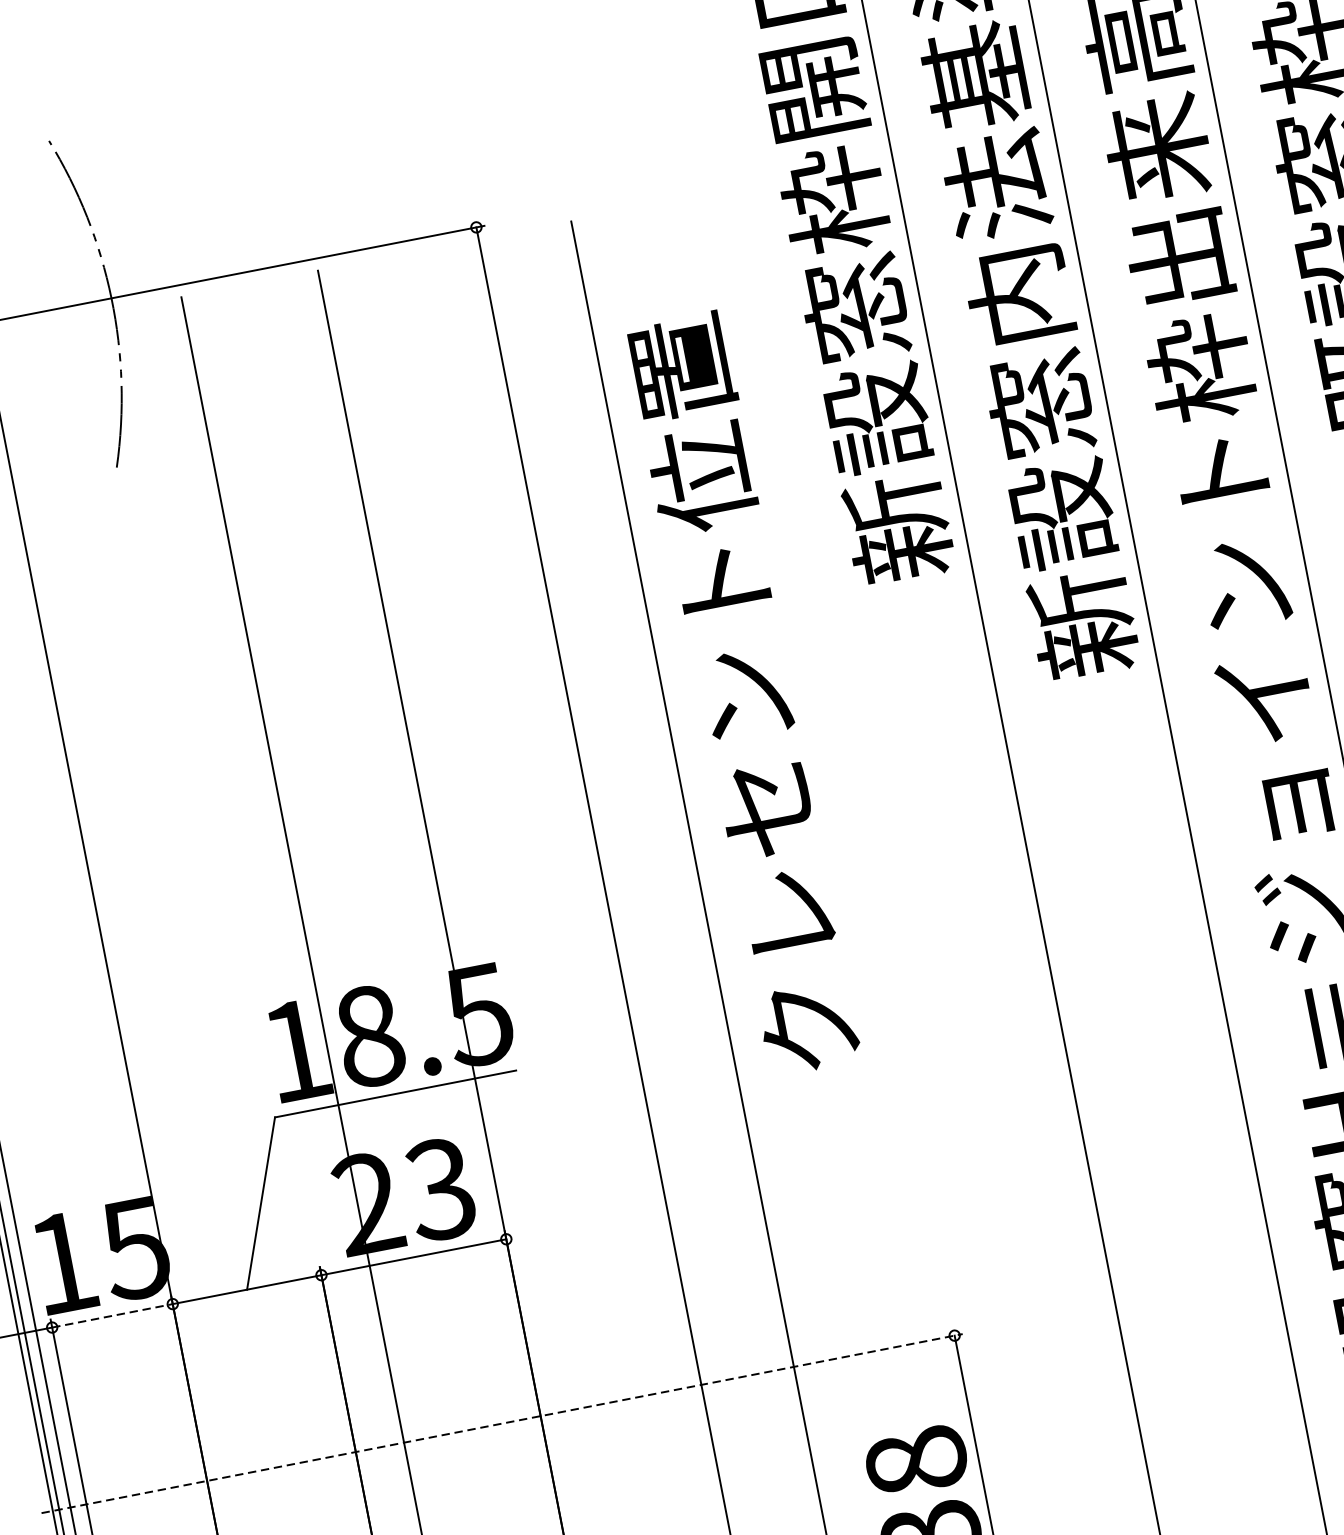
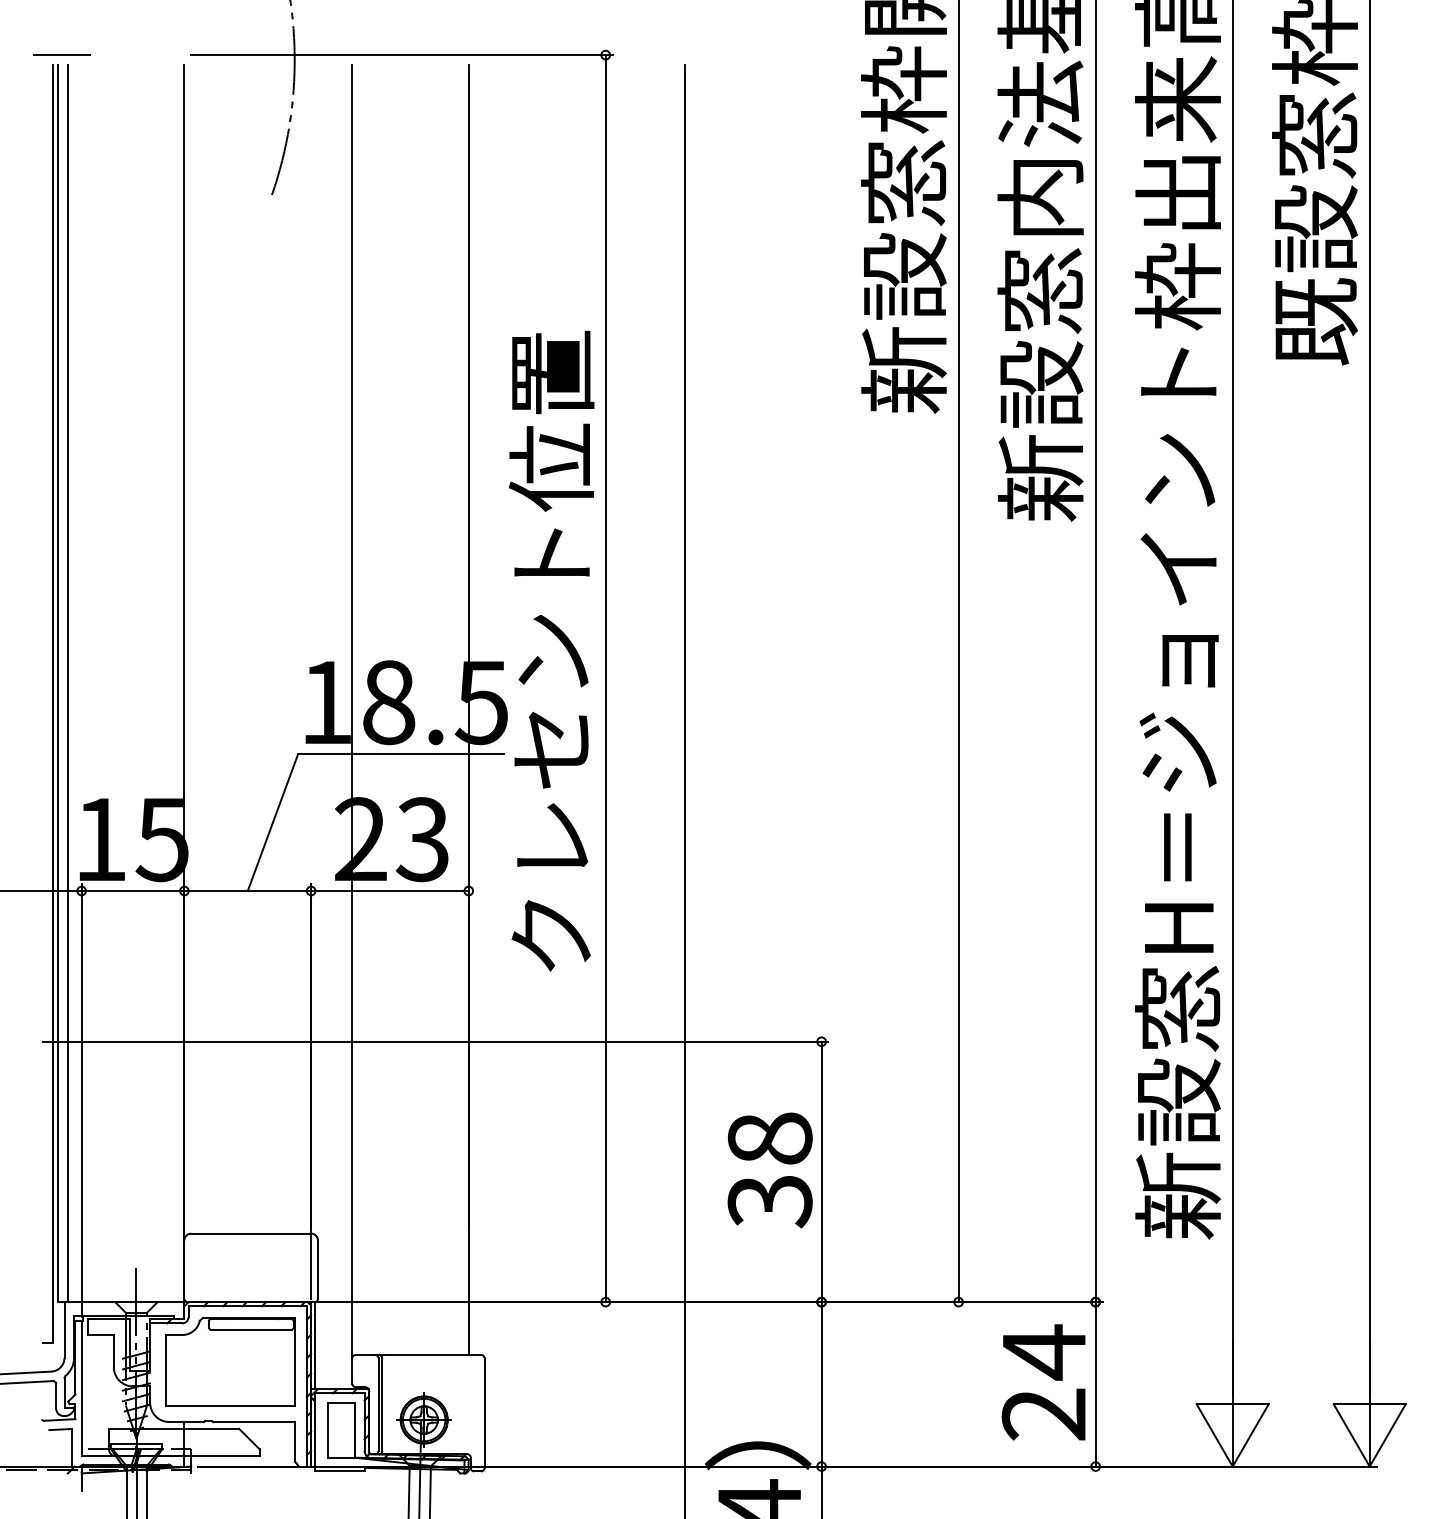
text: (744, 693) -> (551, 650), moved
line: (113, 1316) -> (133, 891), dashed -> solid
line: (501, 1423) -> (435, 1041), dashed -> solid

